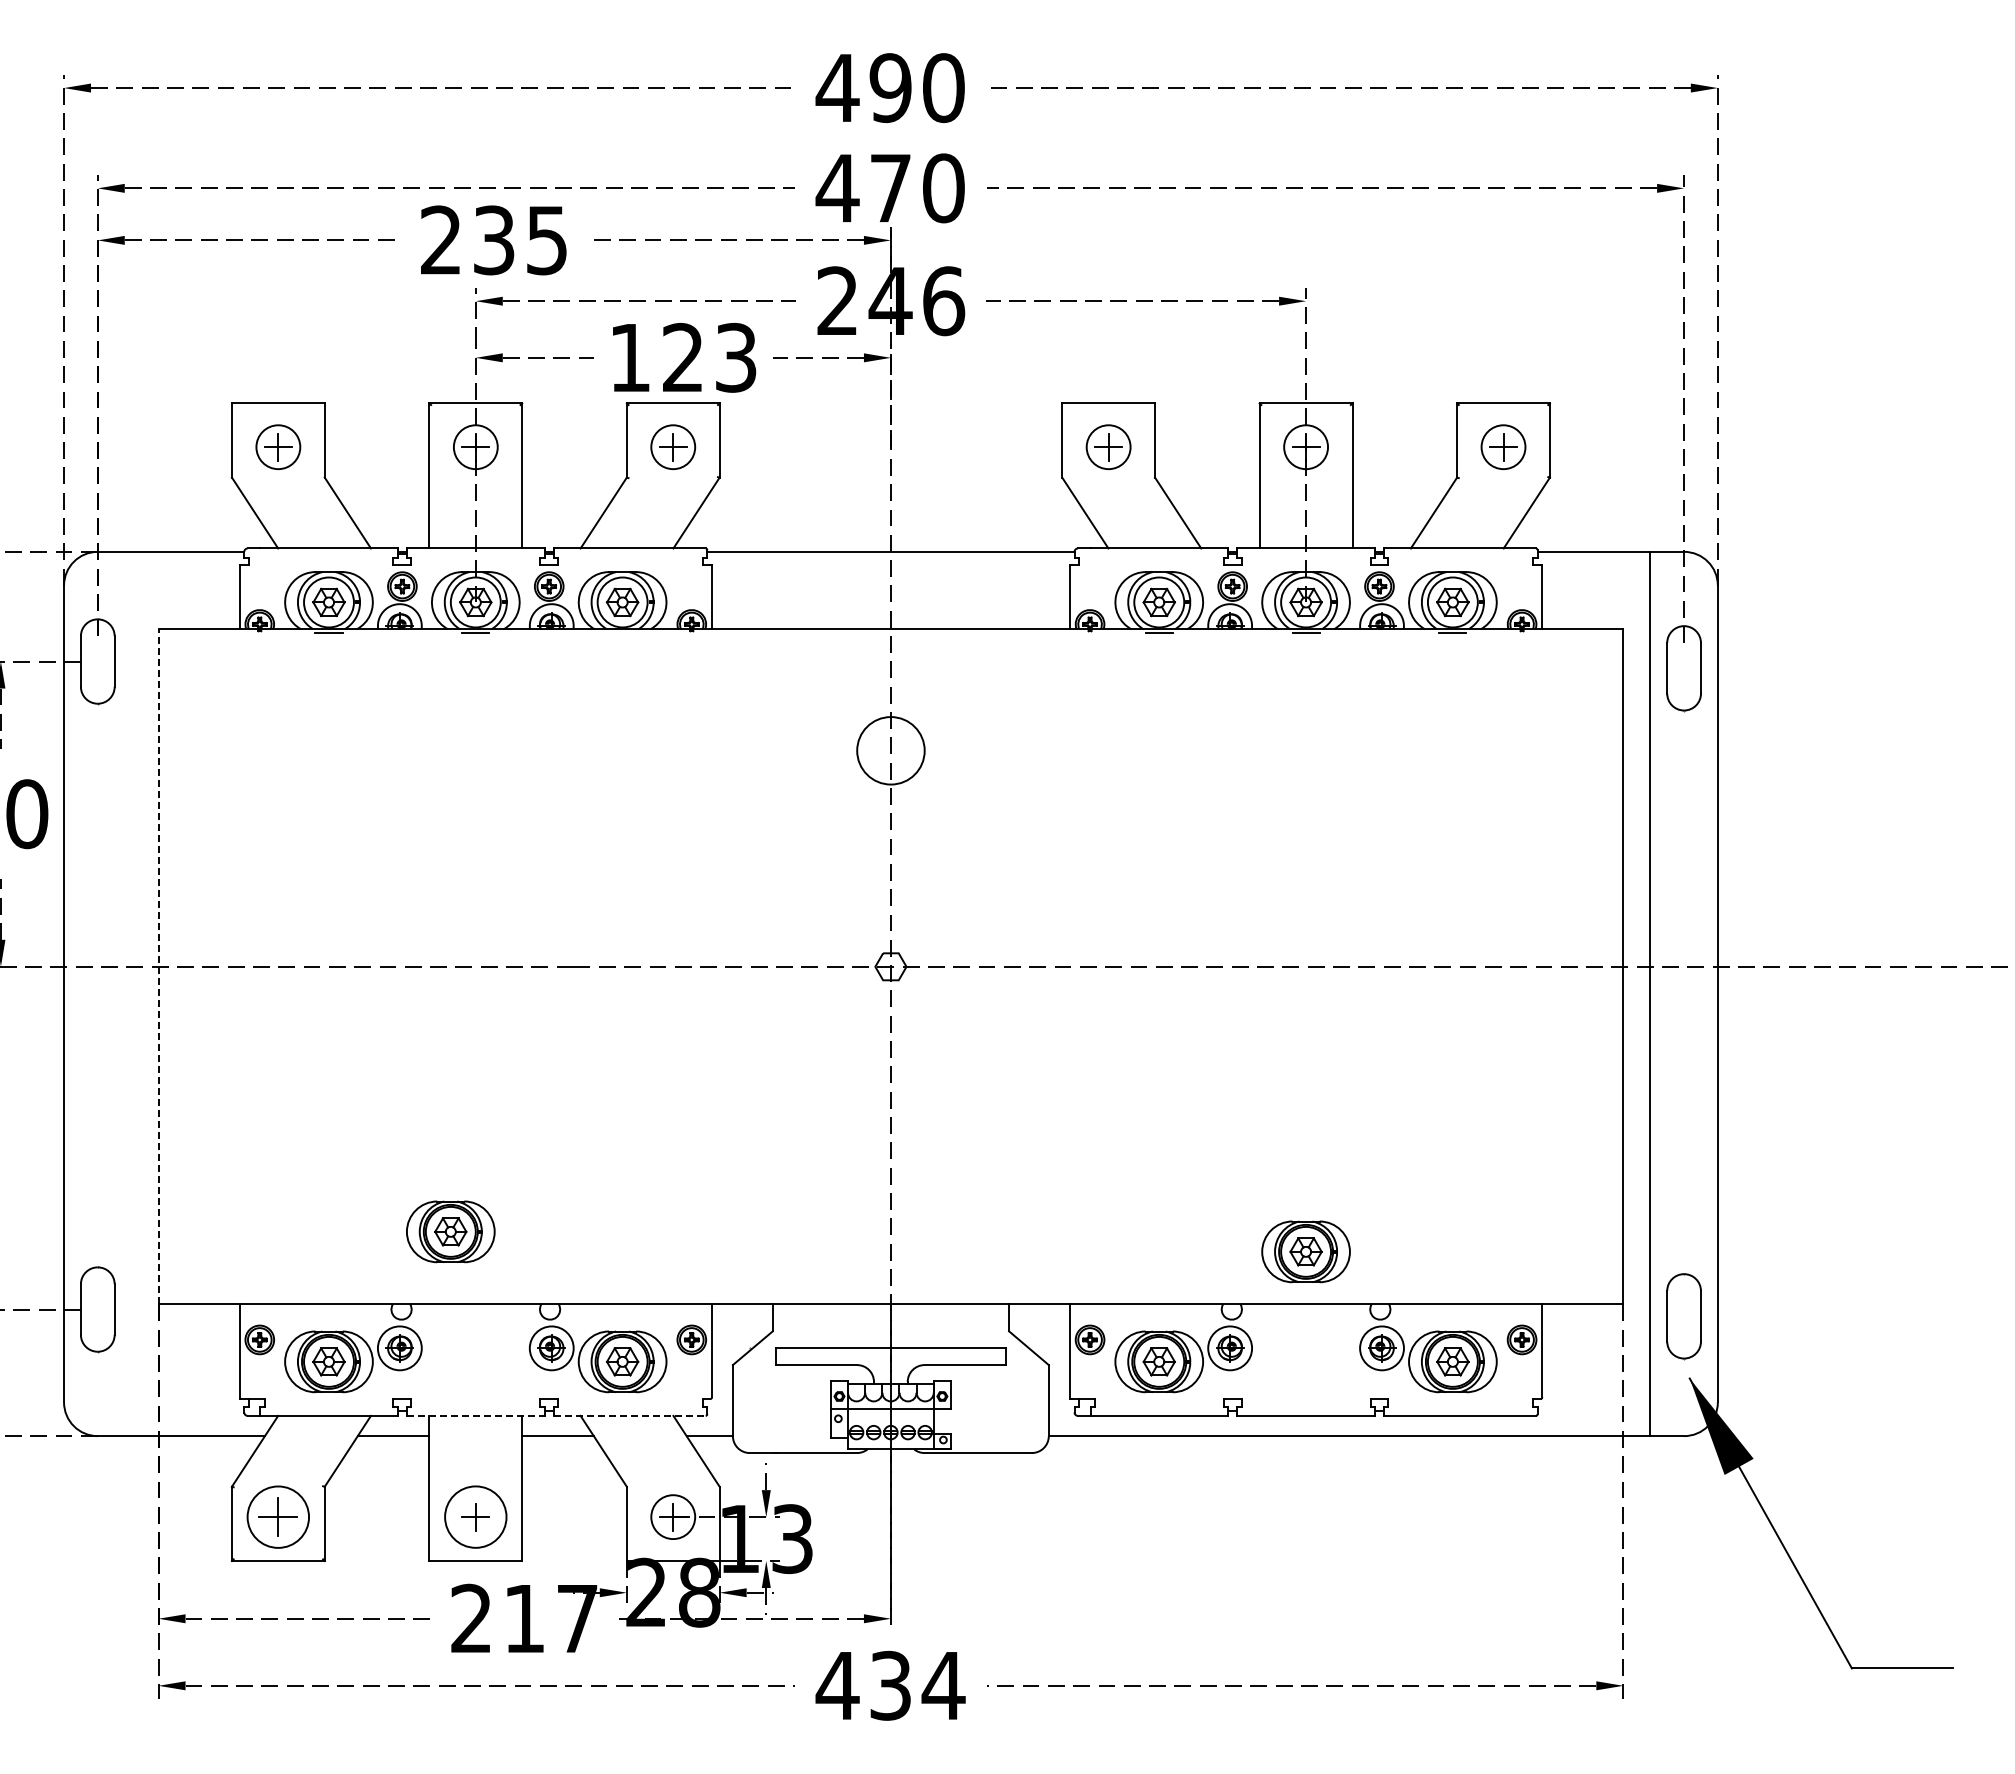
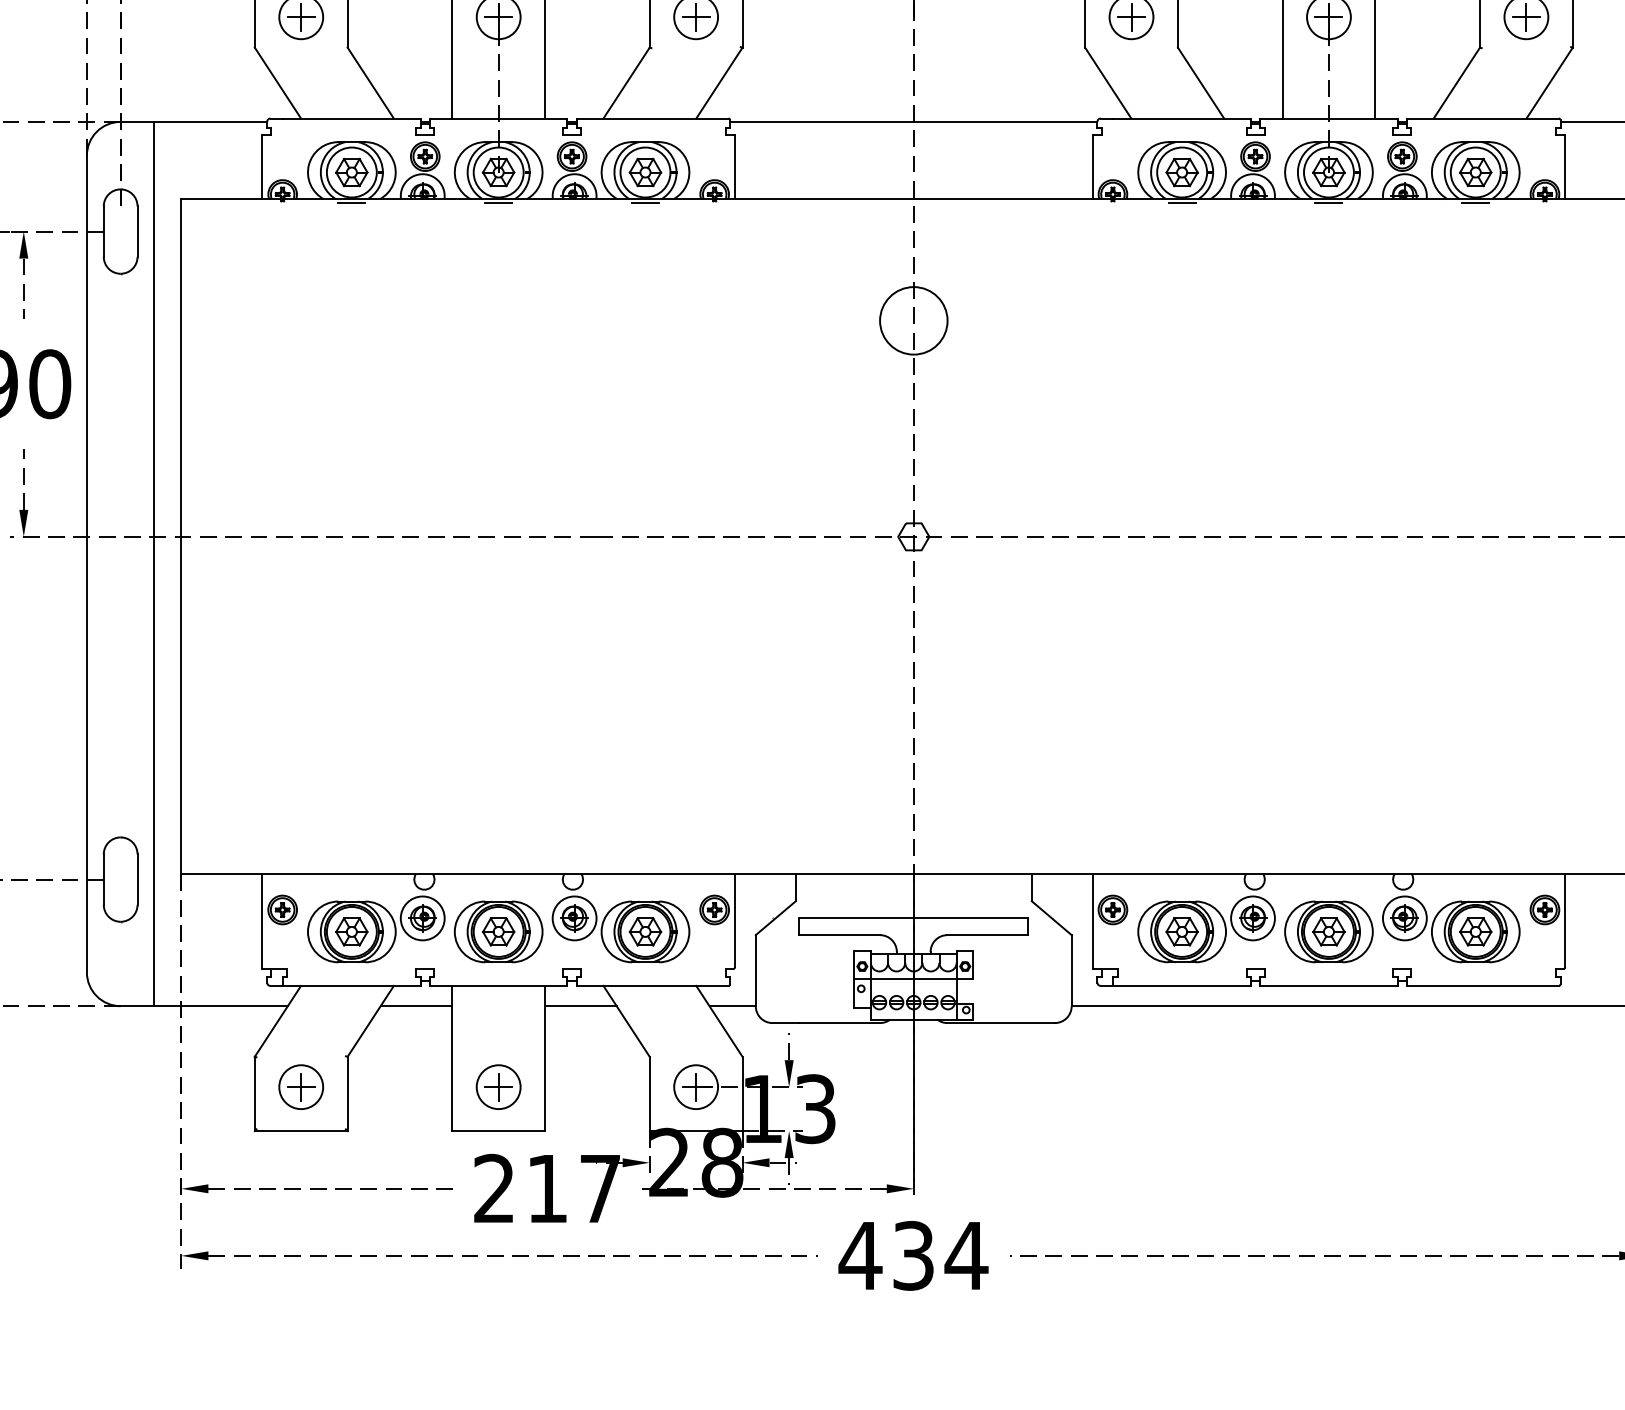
line: (622, 632) -> (645, 202), added
line: (158, 966) -> (181, 536), dashed -> solid
line: (131, 993) -> (154, 563), added
part: (450, 1231) -> (498, 931), moved
part: (1305, 1251) -> (1328, 931), moved
line: (475, 1415) -> (498, 985), dashed -> solid
line: (629, 1415) -> (652, 985), dashed -> solid
part: (278, 1516) -> (301, 1086), size x0.71
circle: (475, 1517) -> (498, 1087), size x0.71

